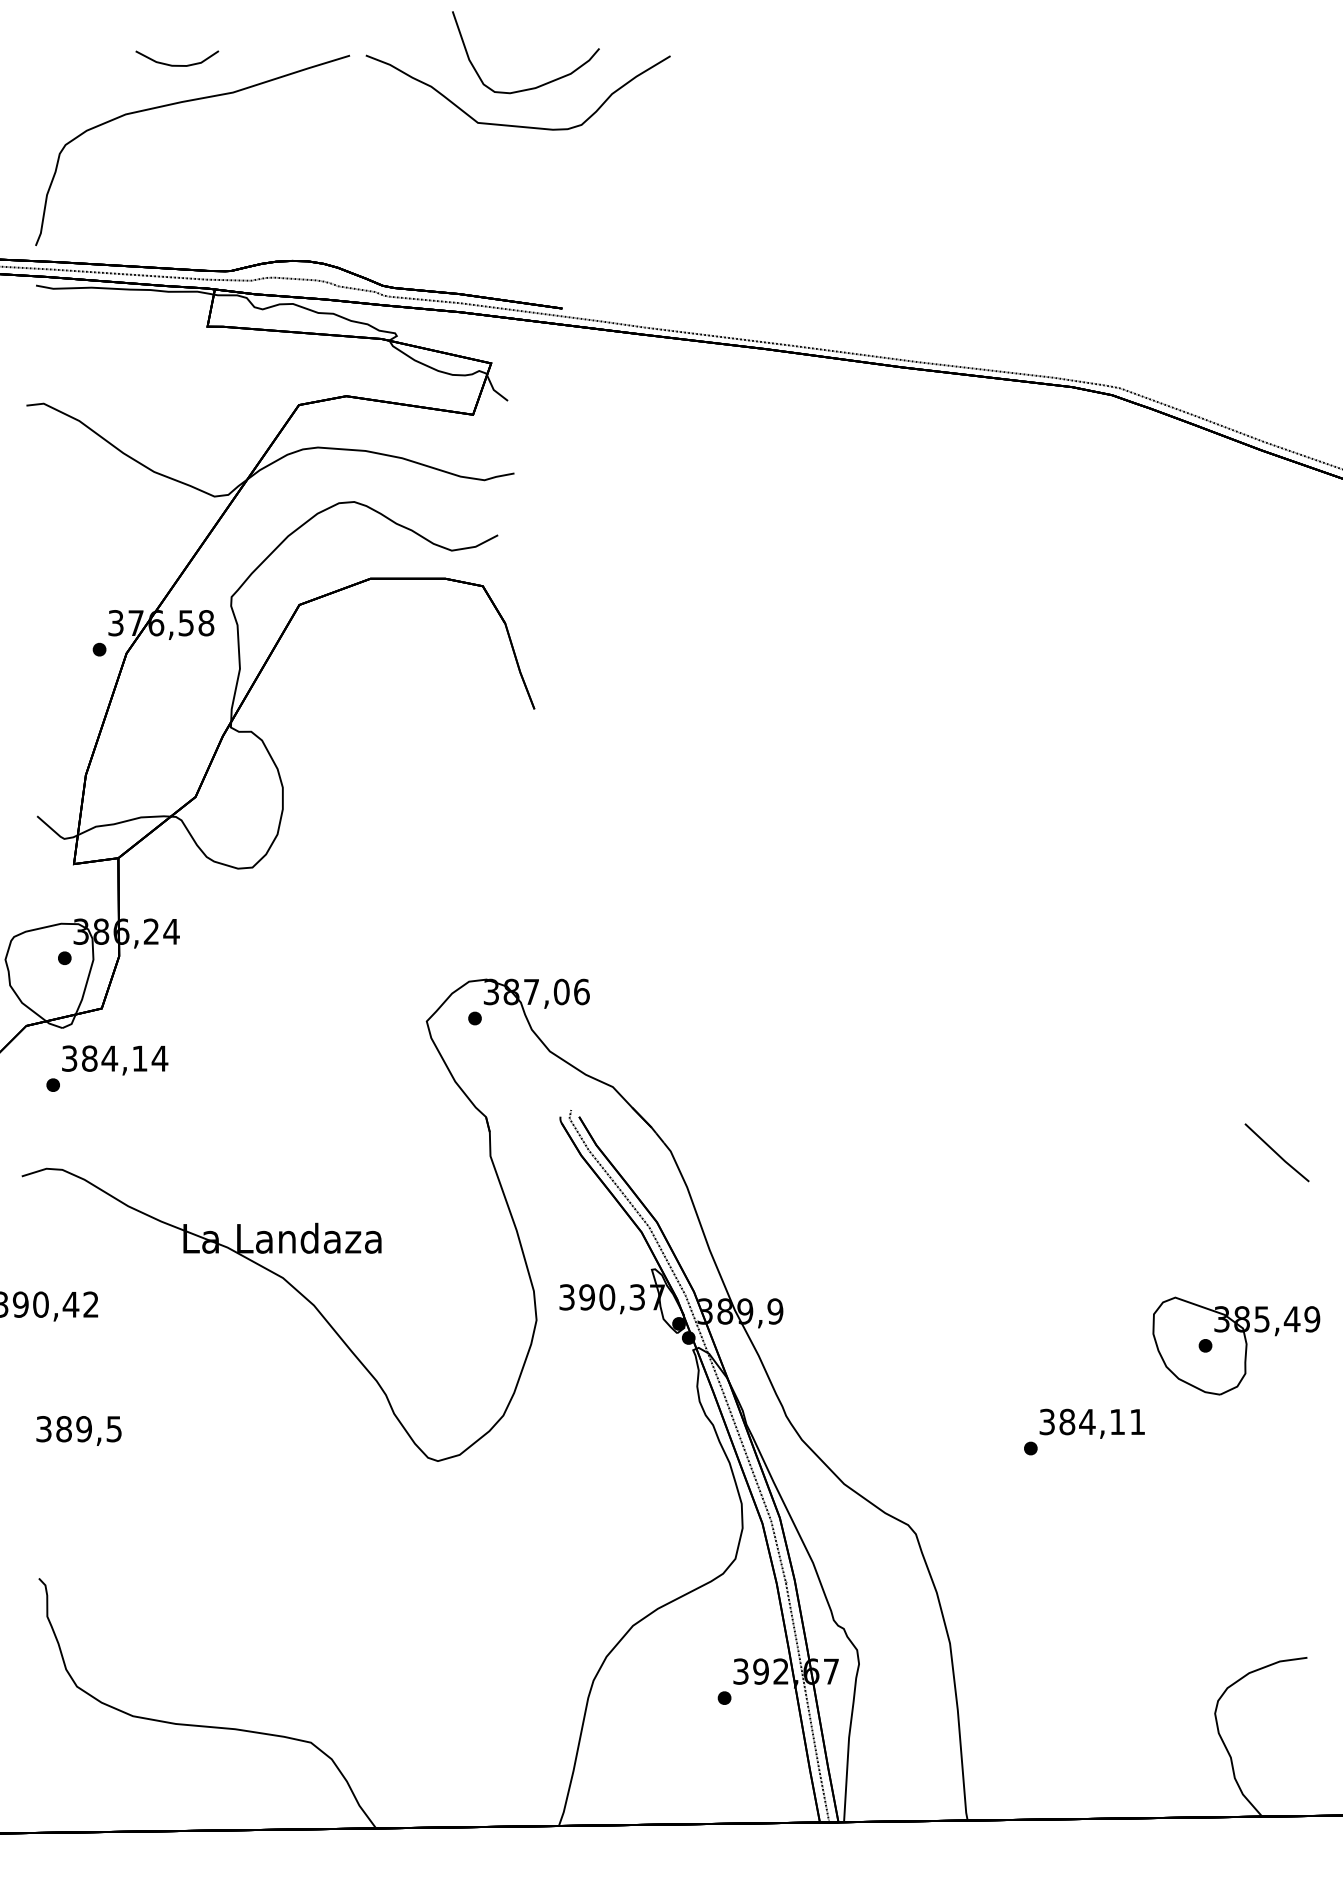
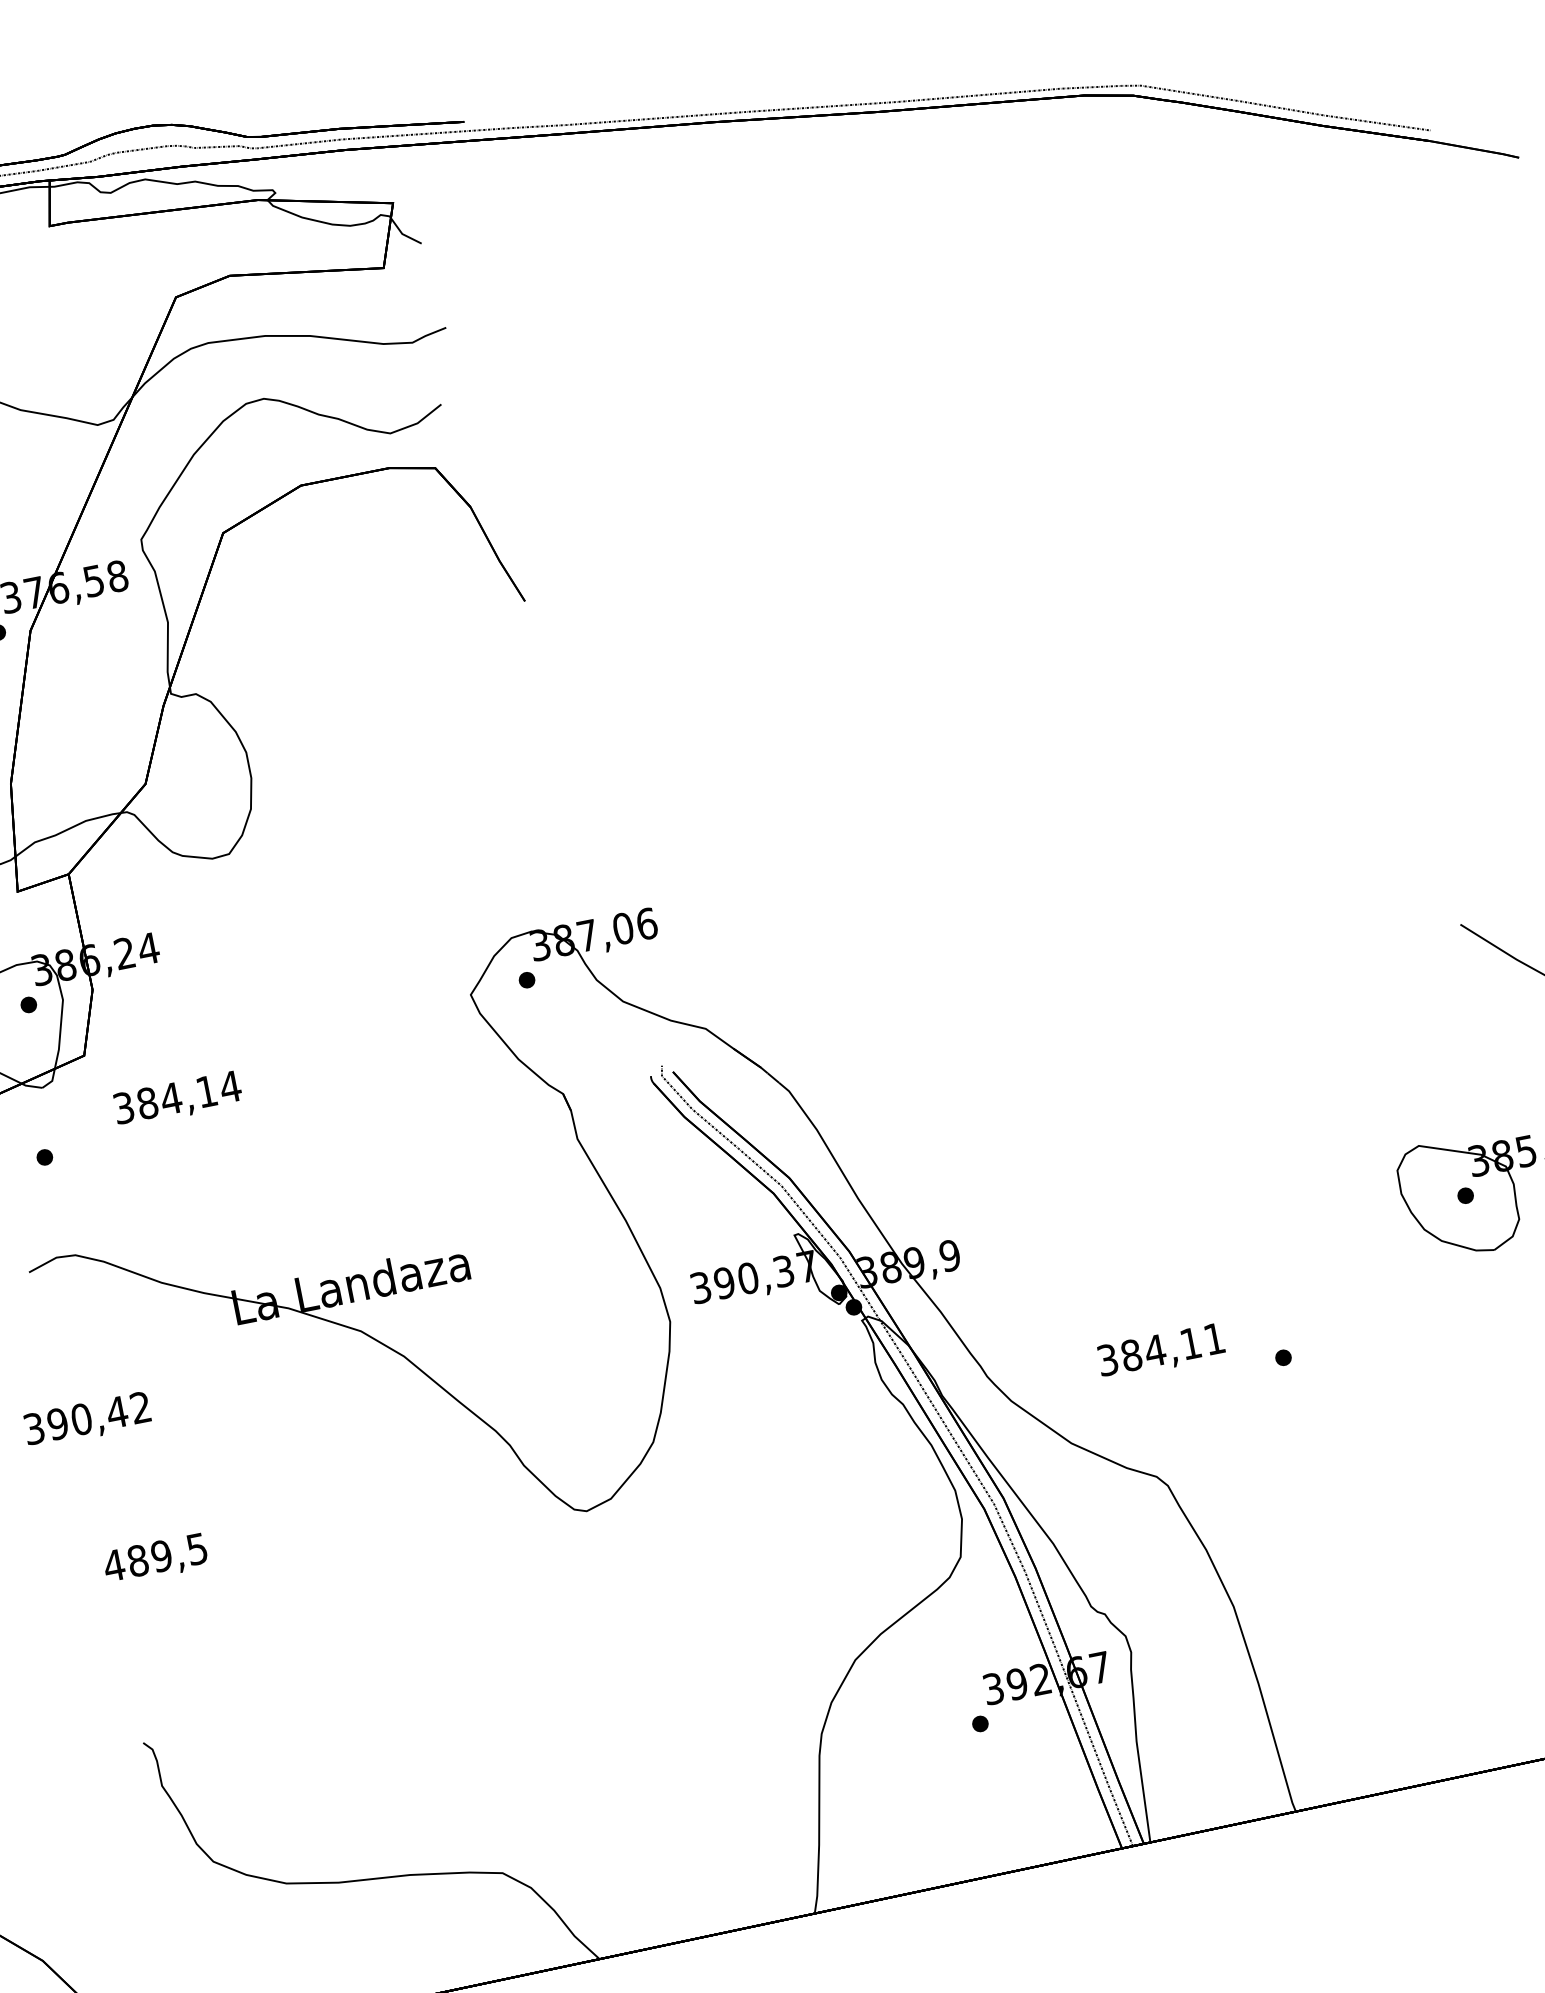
text: (115, 1060) -> (178, 1099), moved
text: (1091, 1423) -> (1160, 1351), moved
text: (43, 1429) -> (113, 1566), 389,5 -> 489,5

